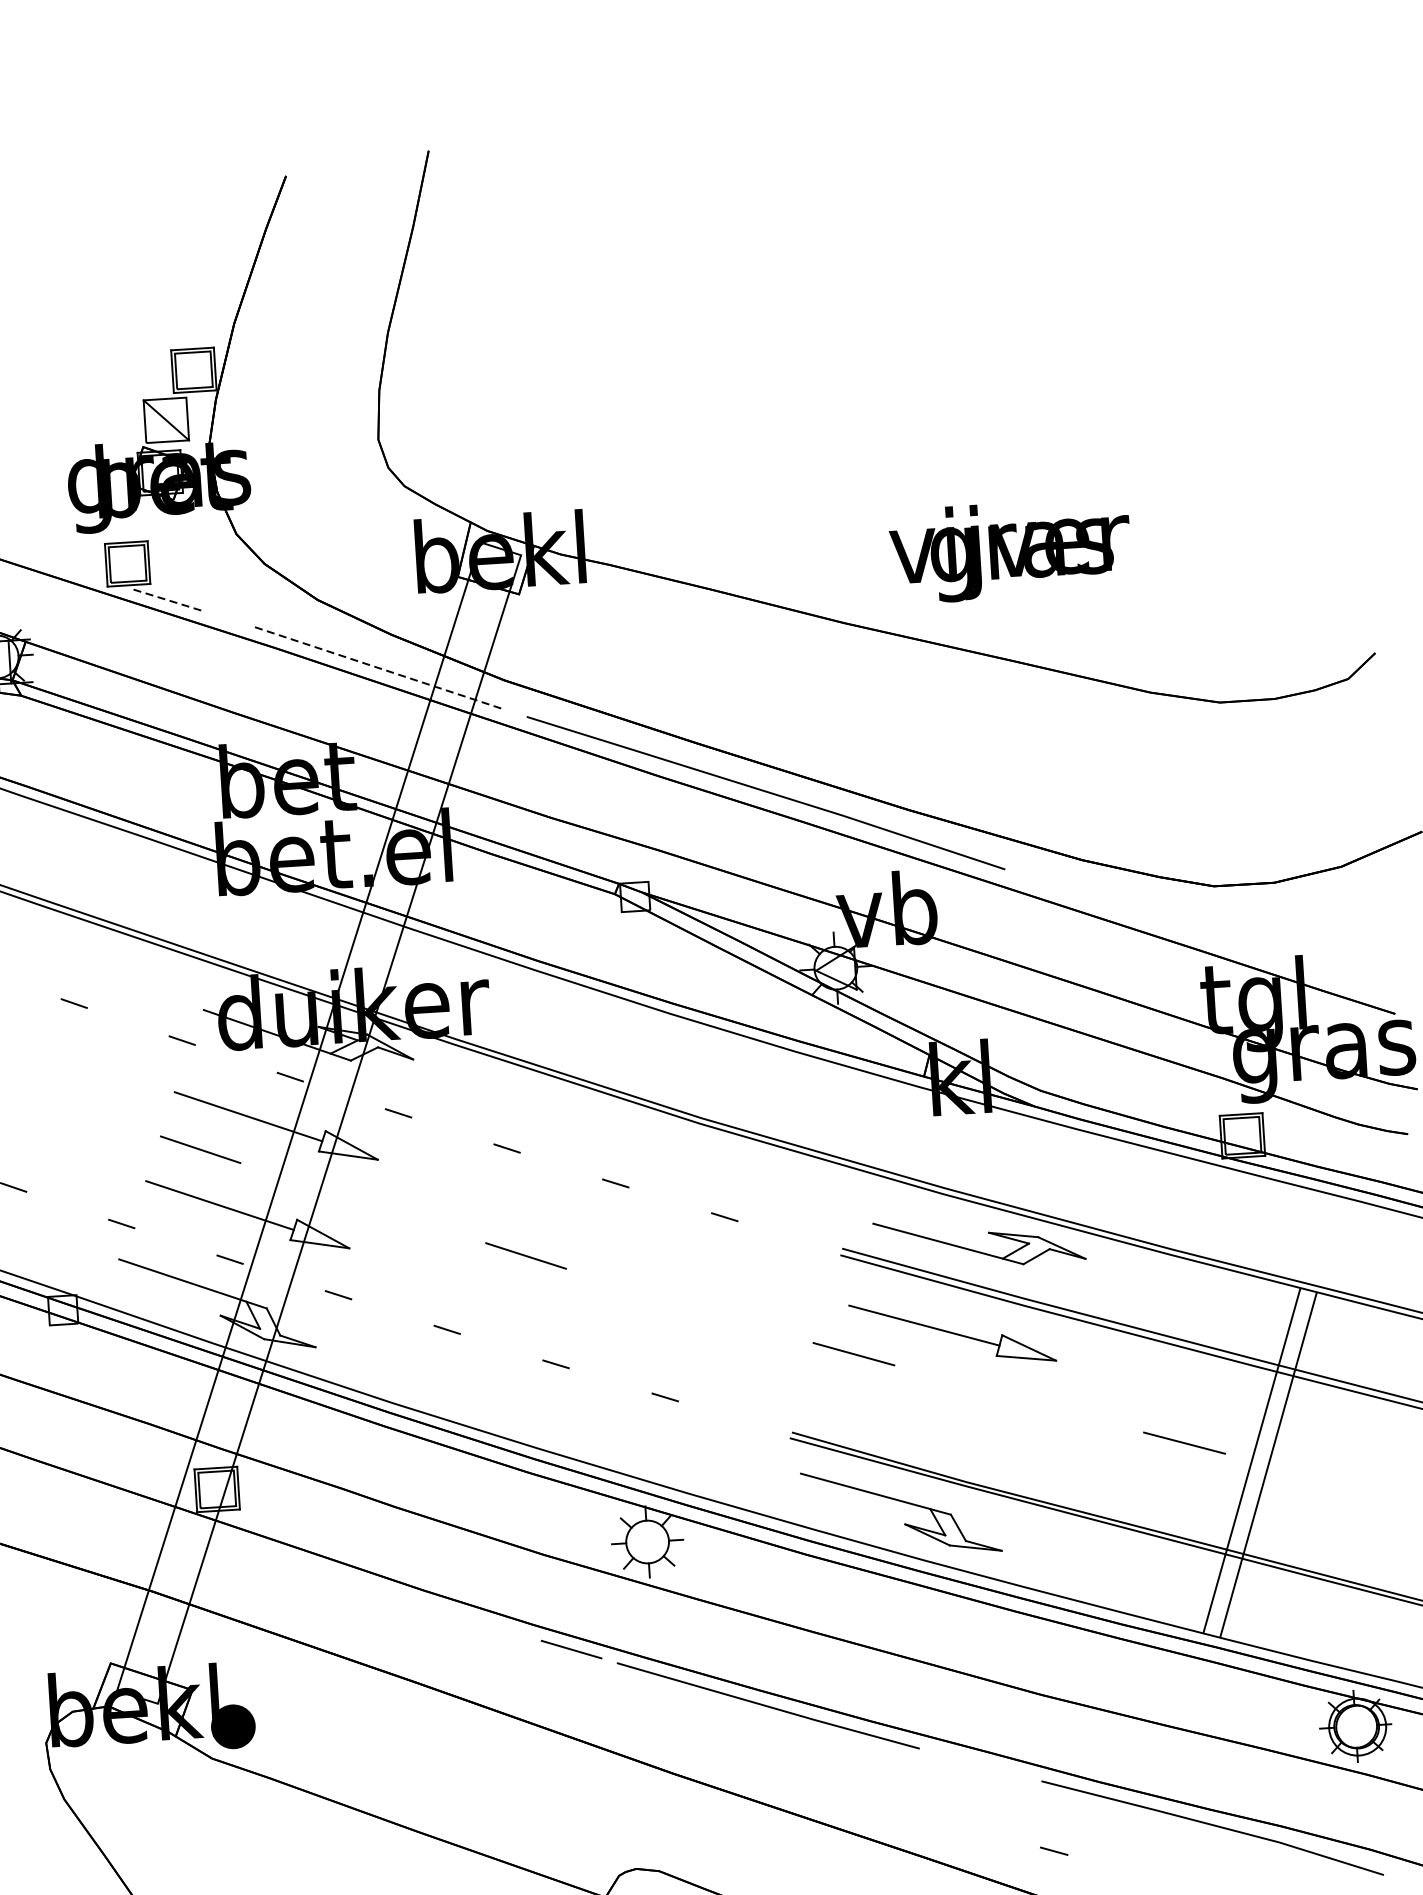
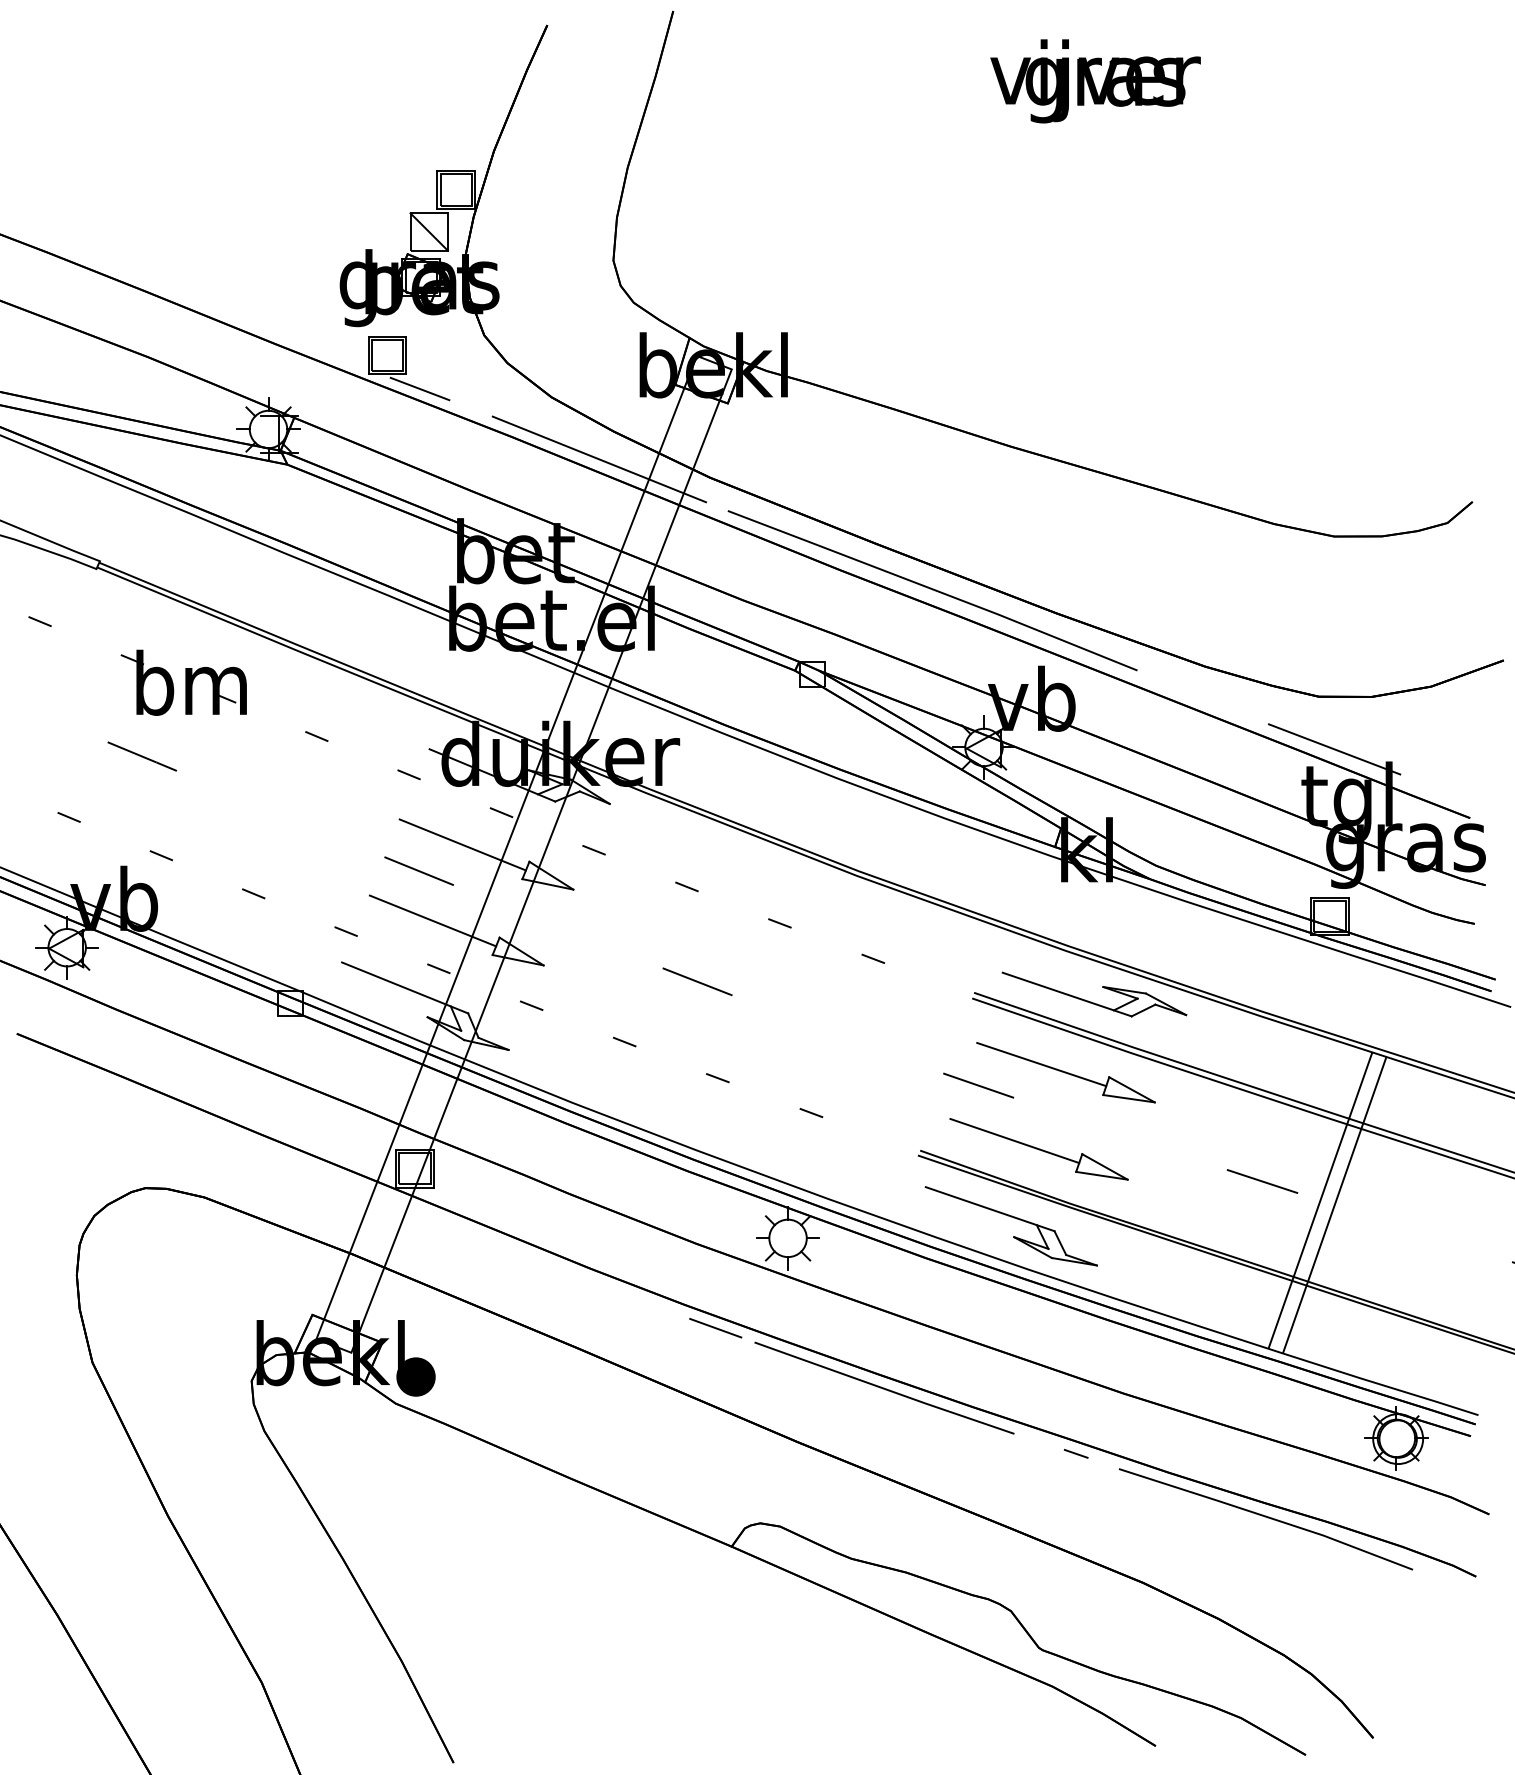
text: (1010, 550) -> (1095, 81), moved
line: (166, 599) -> (419, 388), dashed -> solid
line: (376, 667) -> (599, 459), dashed -> solid
line: (1235, 945) -> (1334, 749), added
part: (926, 1422) -> (1038, 1149), added
line: (1053, 1850) -> (1075, 1453), moved

